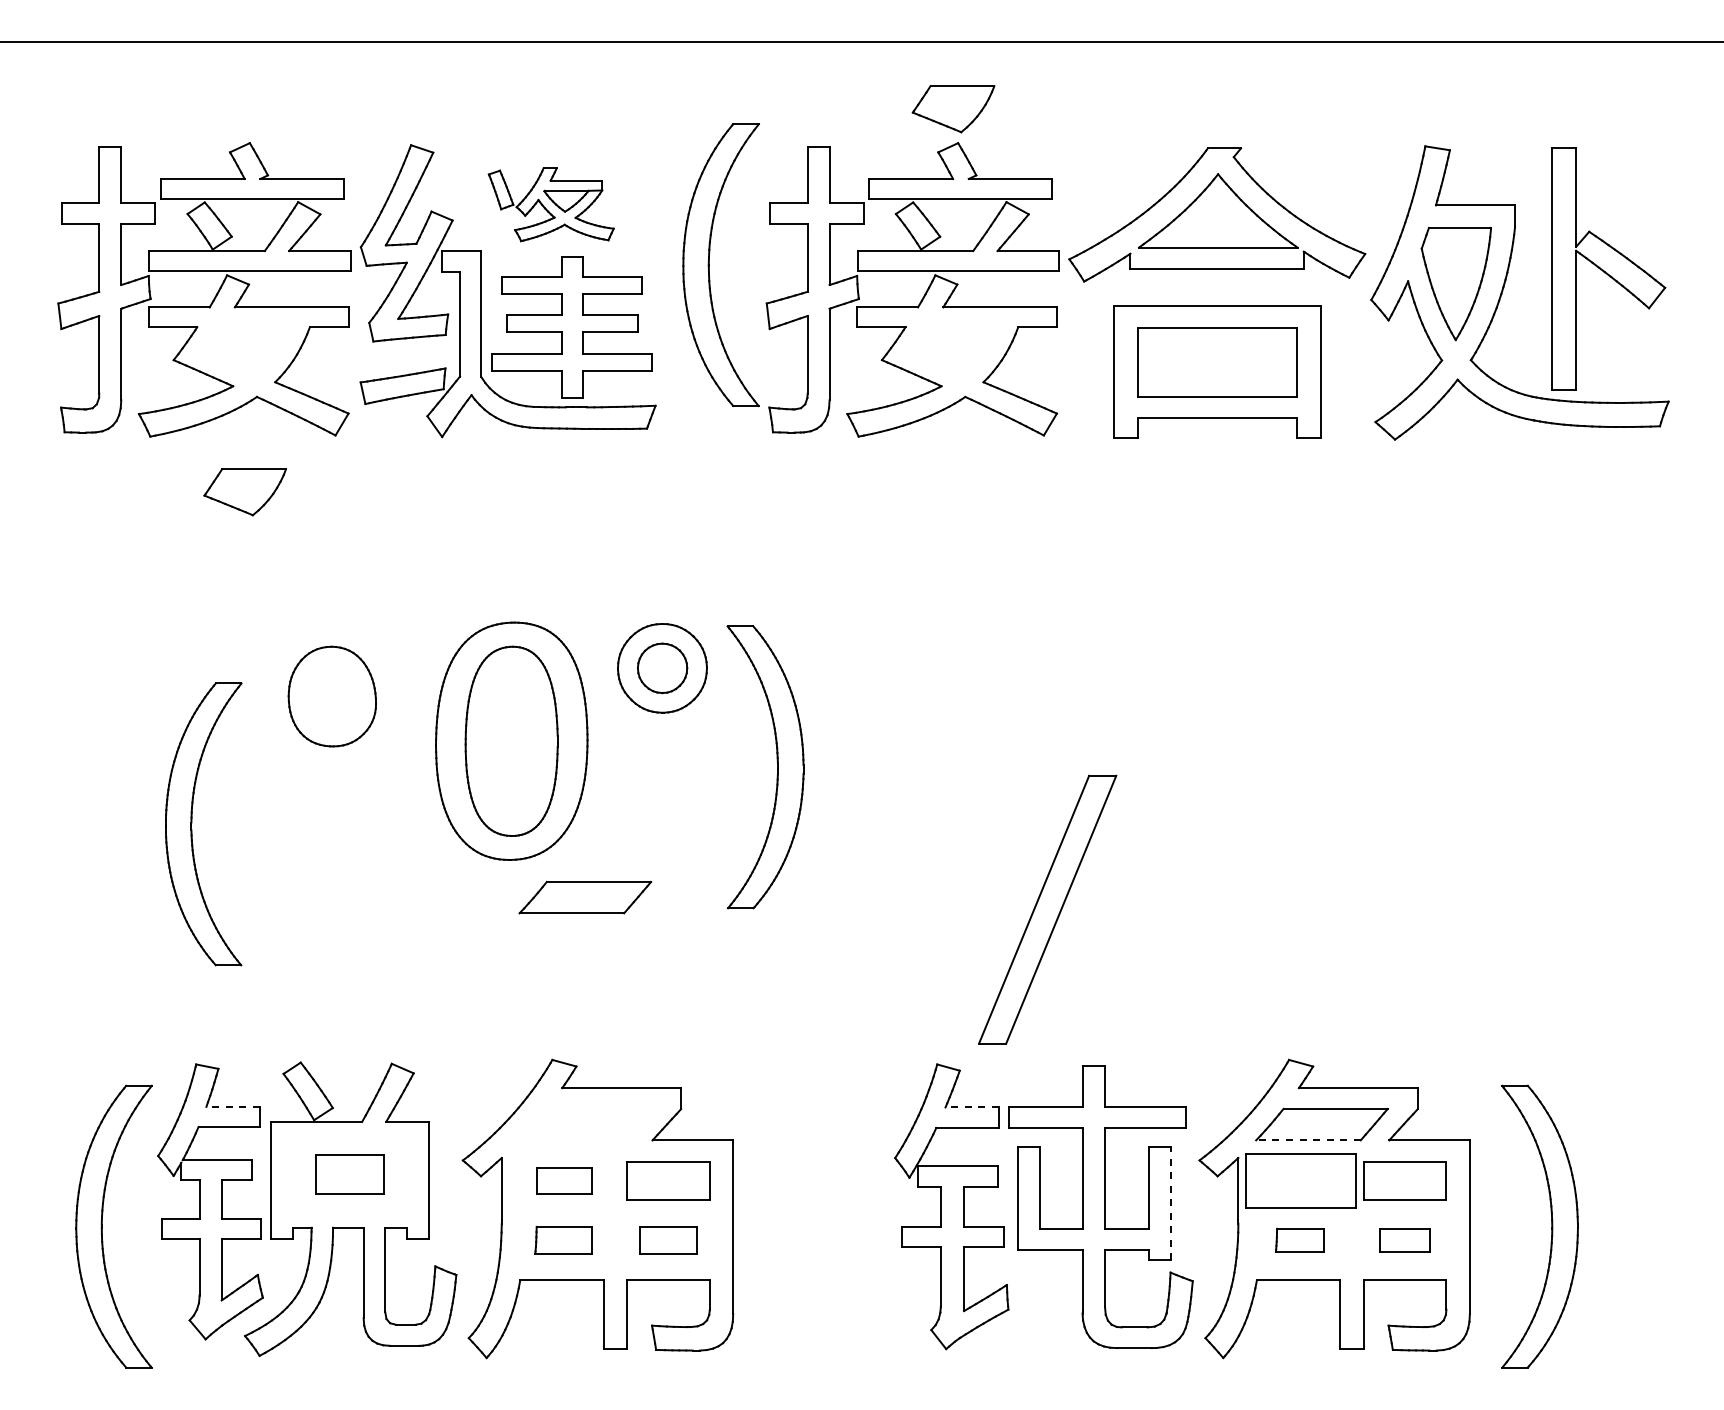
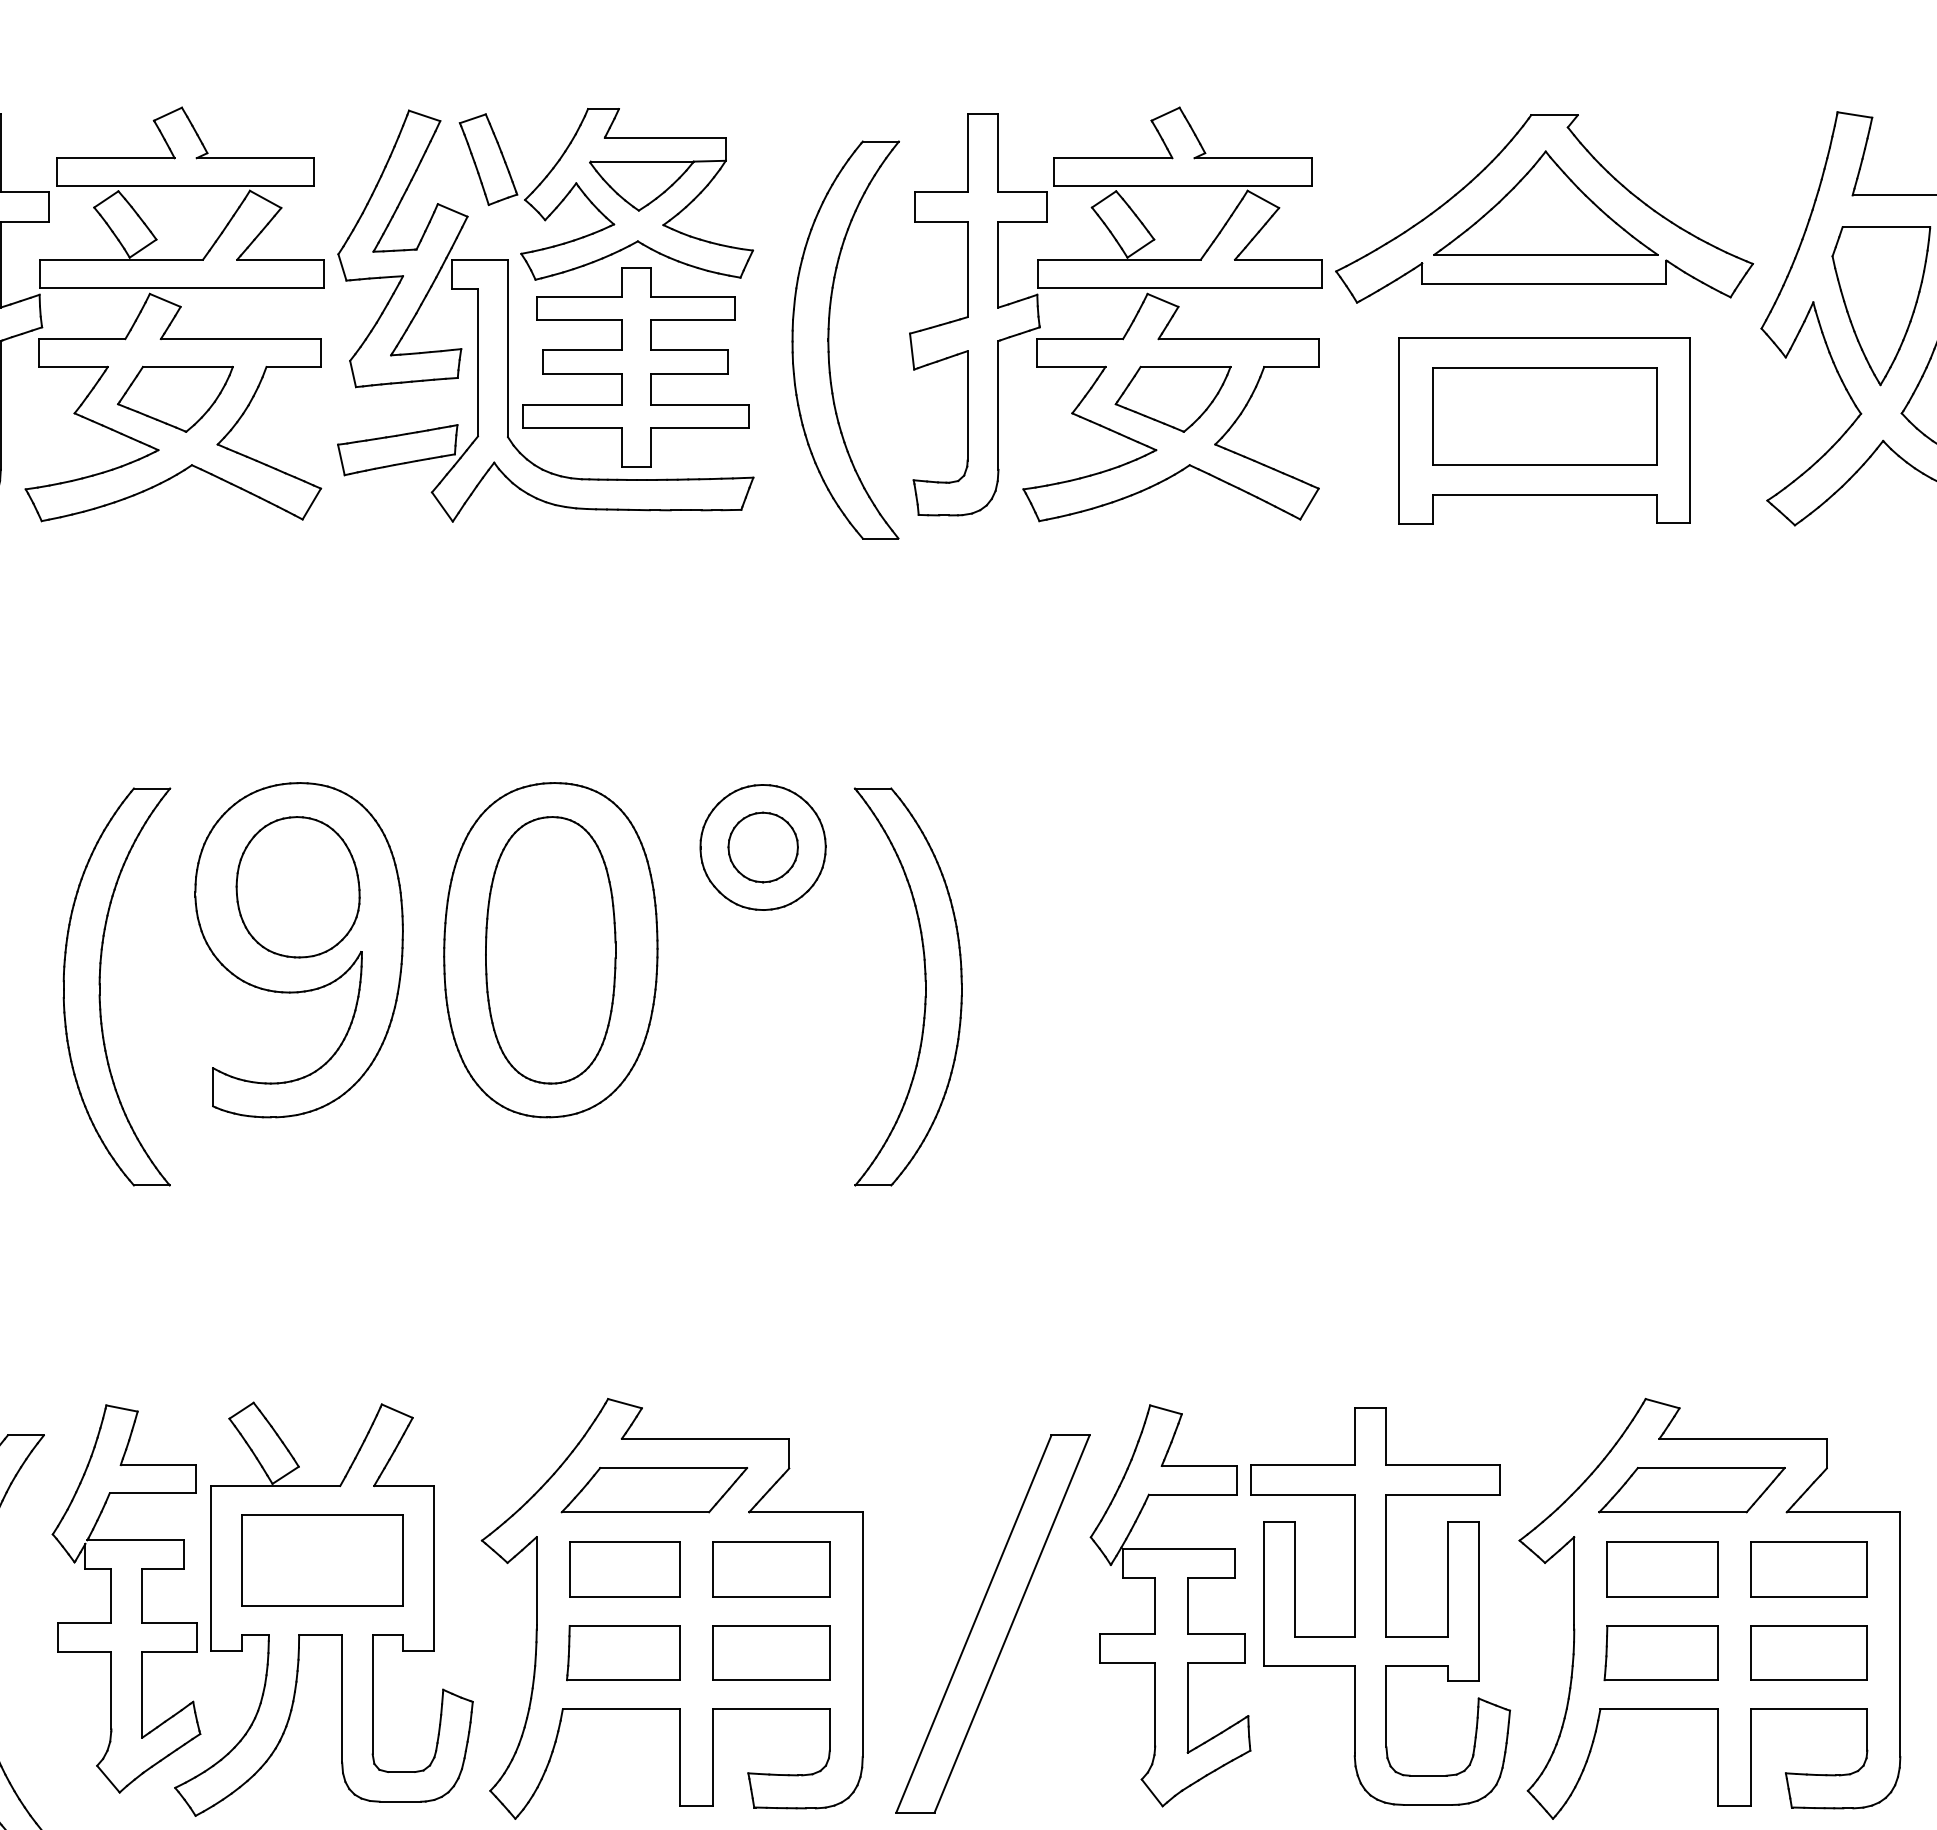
part: (953, 109) -> (1173, 399), moved
part: (551, 204) -> (606, 194), size x1.67
part: (709, 265) -> (829, 340), moved
part: (244, 492) -> (174, 399), moved
part: (332, 740) -> (298, 949), added
part: (192, 823) -> (101, 985), moved
part: (585, 897) -> (654, 1489), moved
part: (1047, 909) -> (992, 1623), moved
line: (233, 1106) -> (158, 1464), dashed -> solid
line: (972, 1107) -> (1199, 1466), dashed -> solid
line: (1307, 1140) -> (1671, 1512), dashed -> solid
part: (349, 1174) -> (322, 1560), size x1.67
part: (564, 1180) -> (625, 1568), size x1.43
part: (1300, 1180) -> (1661, 1568), size x0.71
line: (1170, 1203) -> (1478, 1601), dashed -> solid
part: (563, 1240) -> (623, 1653), size x1.43
part: (668, 1240) -> (771, 1653), size x1.43
part: (1299, 1240) -> (1660, 1653), size x1.67
part: (1404, 1240) -> (1808, 1653), size x1.67

